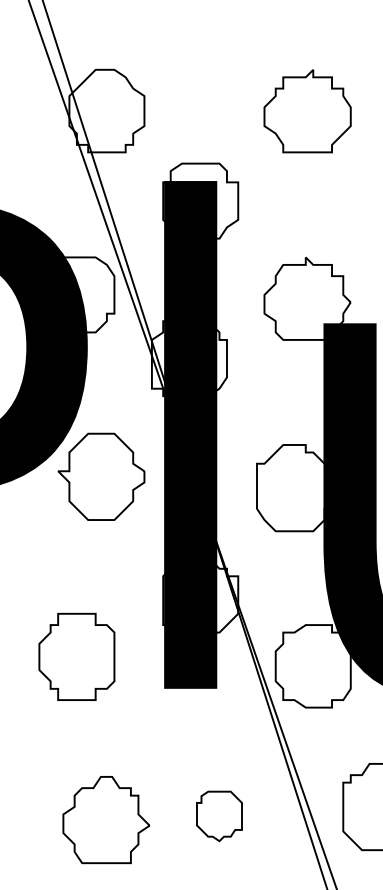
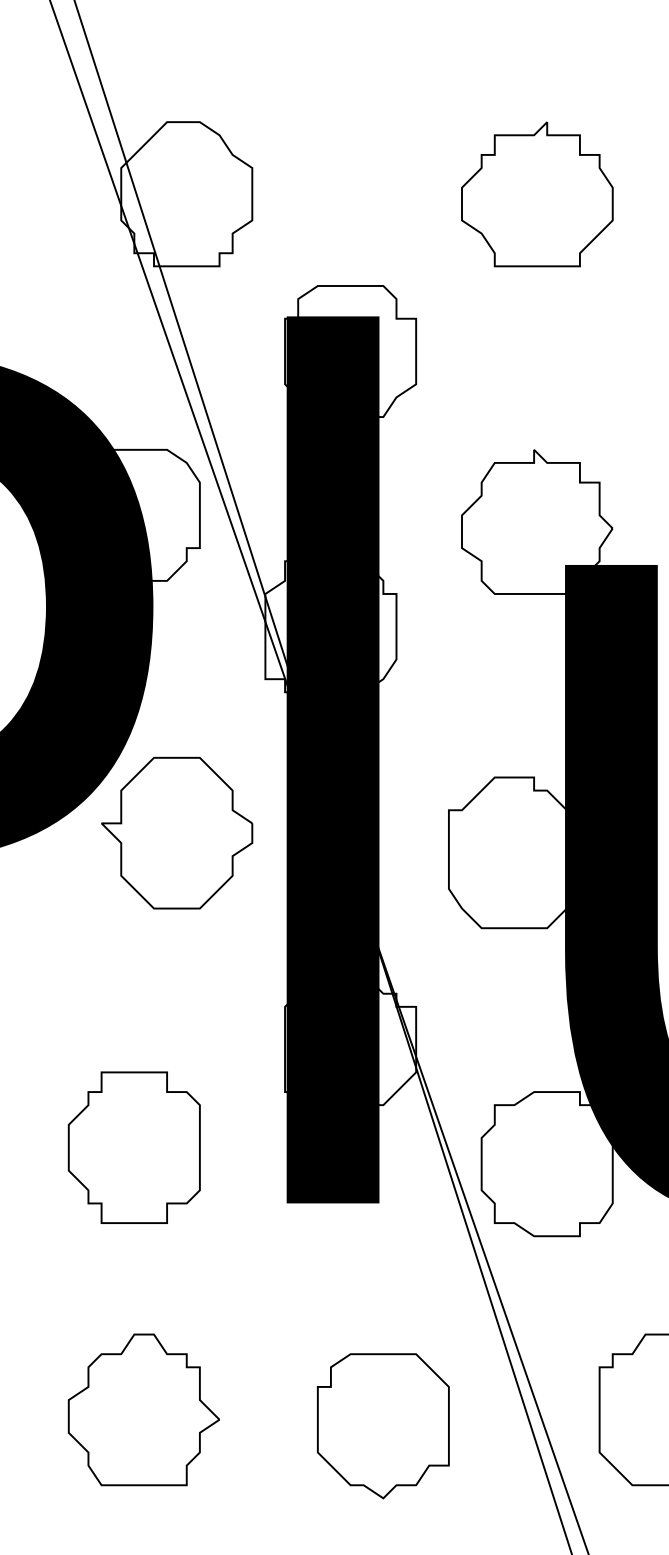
part: (219, 816) -> (383, 1426), size x1.67
part: (105, 820) -> (142, 1410), moved

